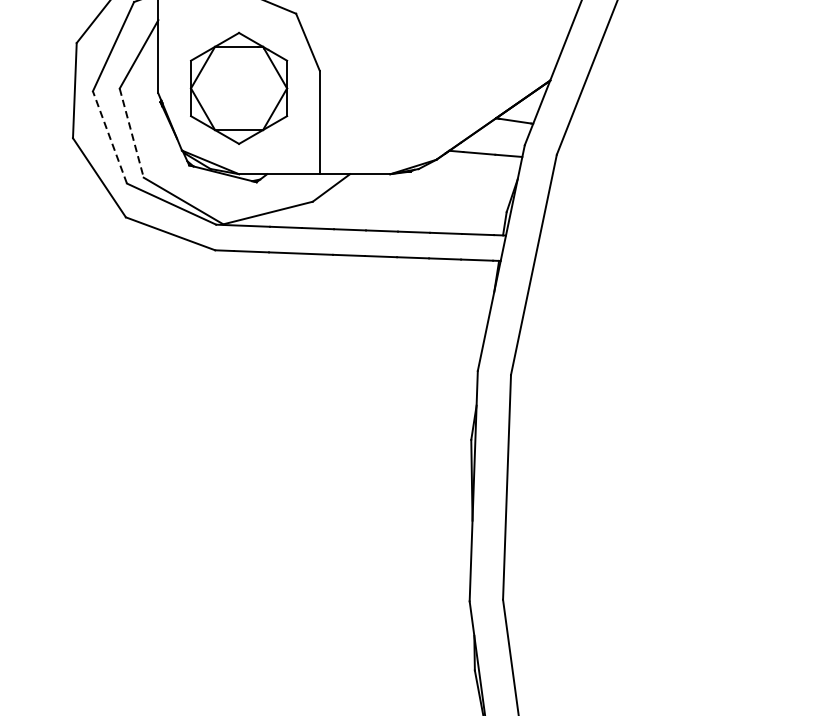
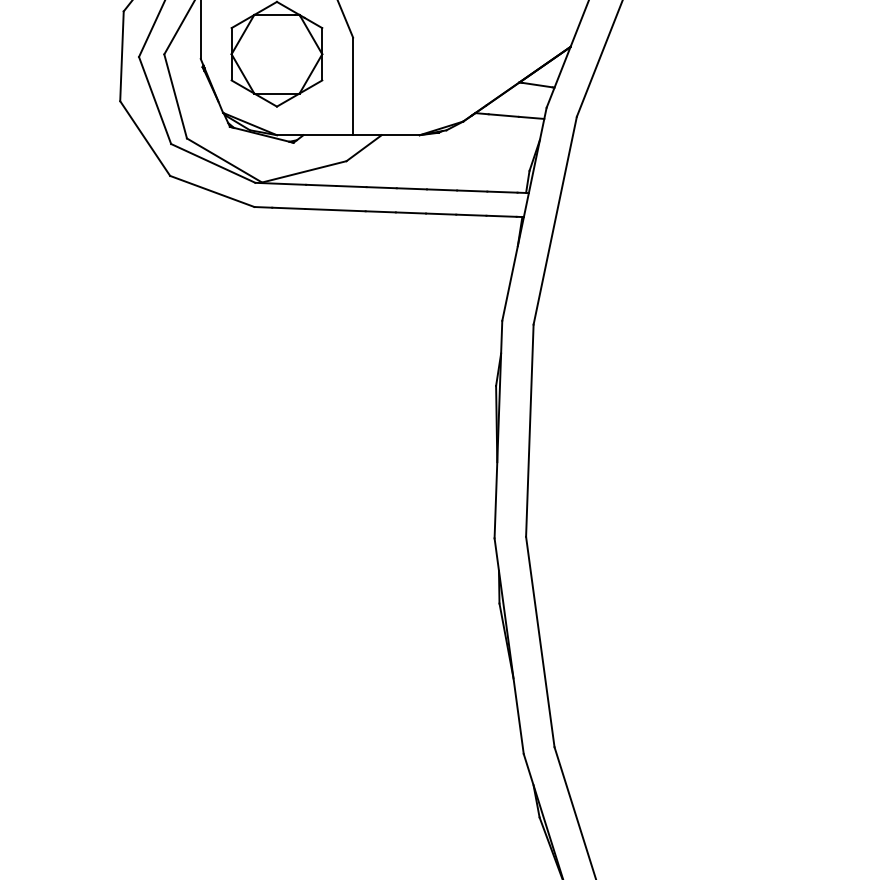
line: (131, 133) -> (175, 96), dashed -> solid
line: (109, 137) -> (154, 100), dashed -> solid

